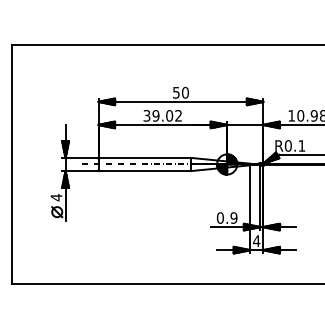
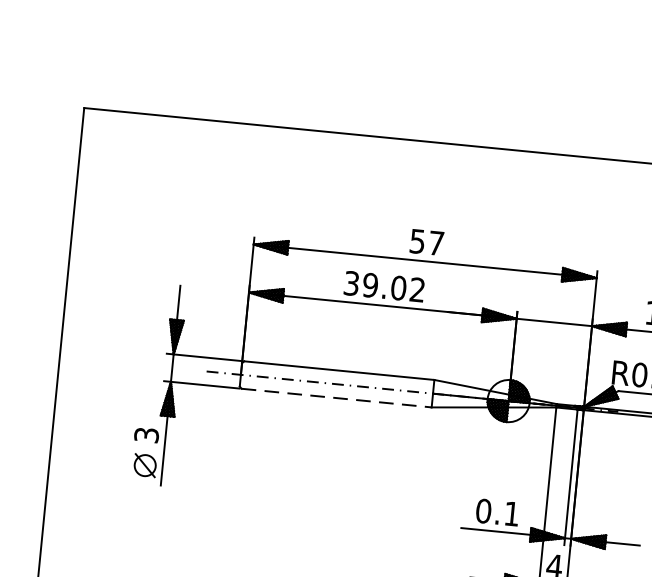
text: (185, 92) -> (436, 242), 50 -> 57
line: (145, 171) -> (337, 399), solid -> dashed
text: (56, 197) -> (146, 434), 4 -> 3
text: (233, 217) -> (511, 512), 0.9 -> 0.1

